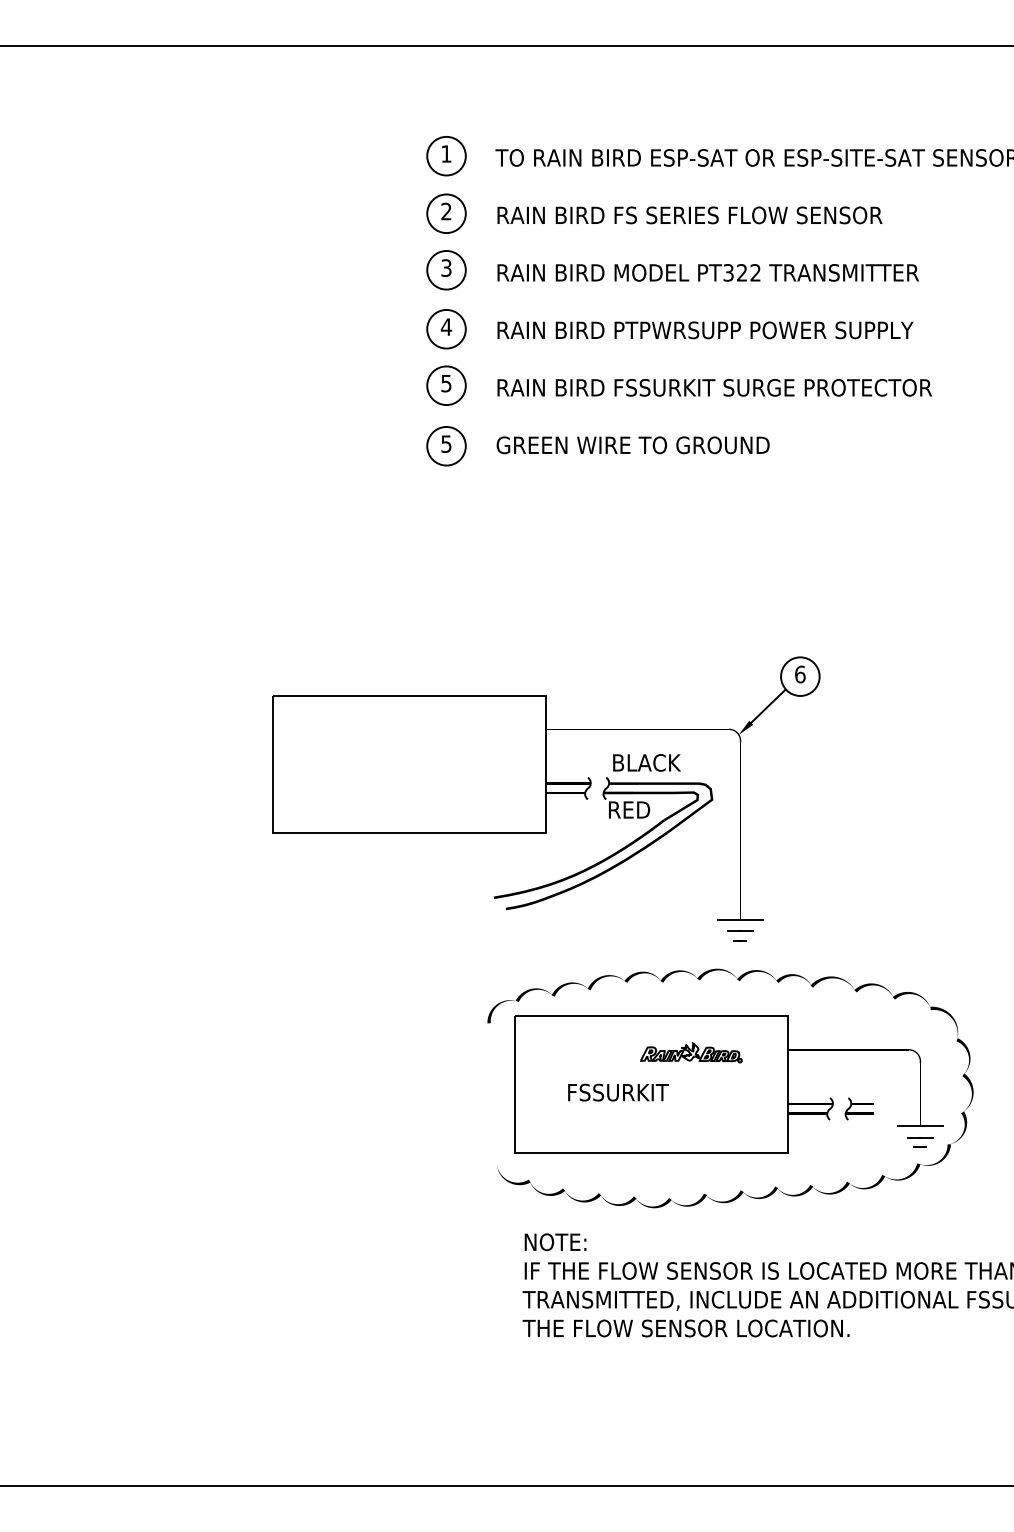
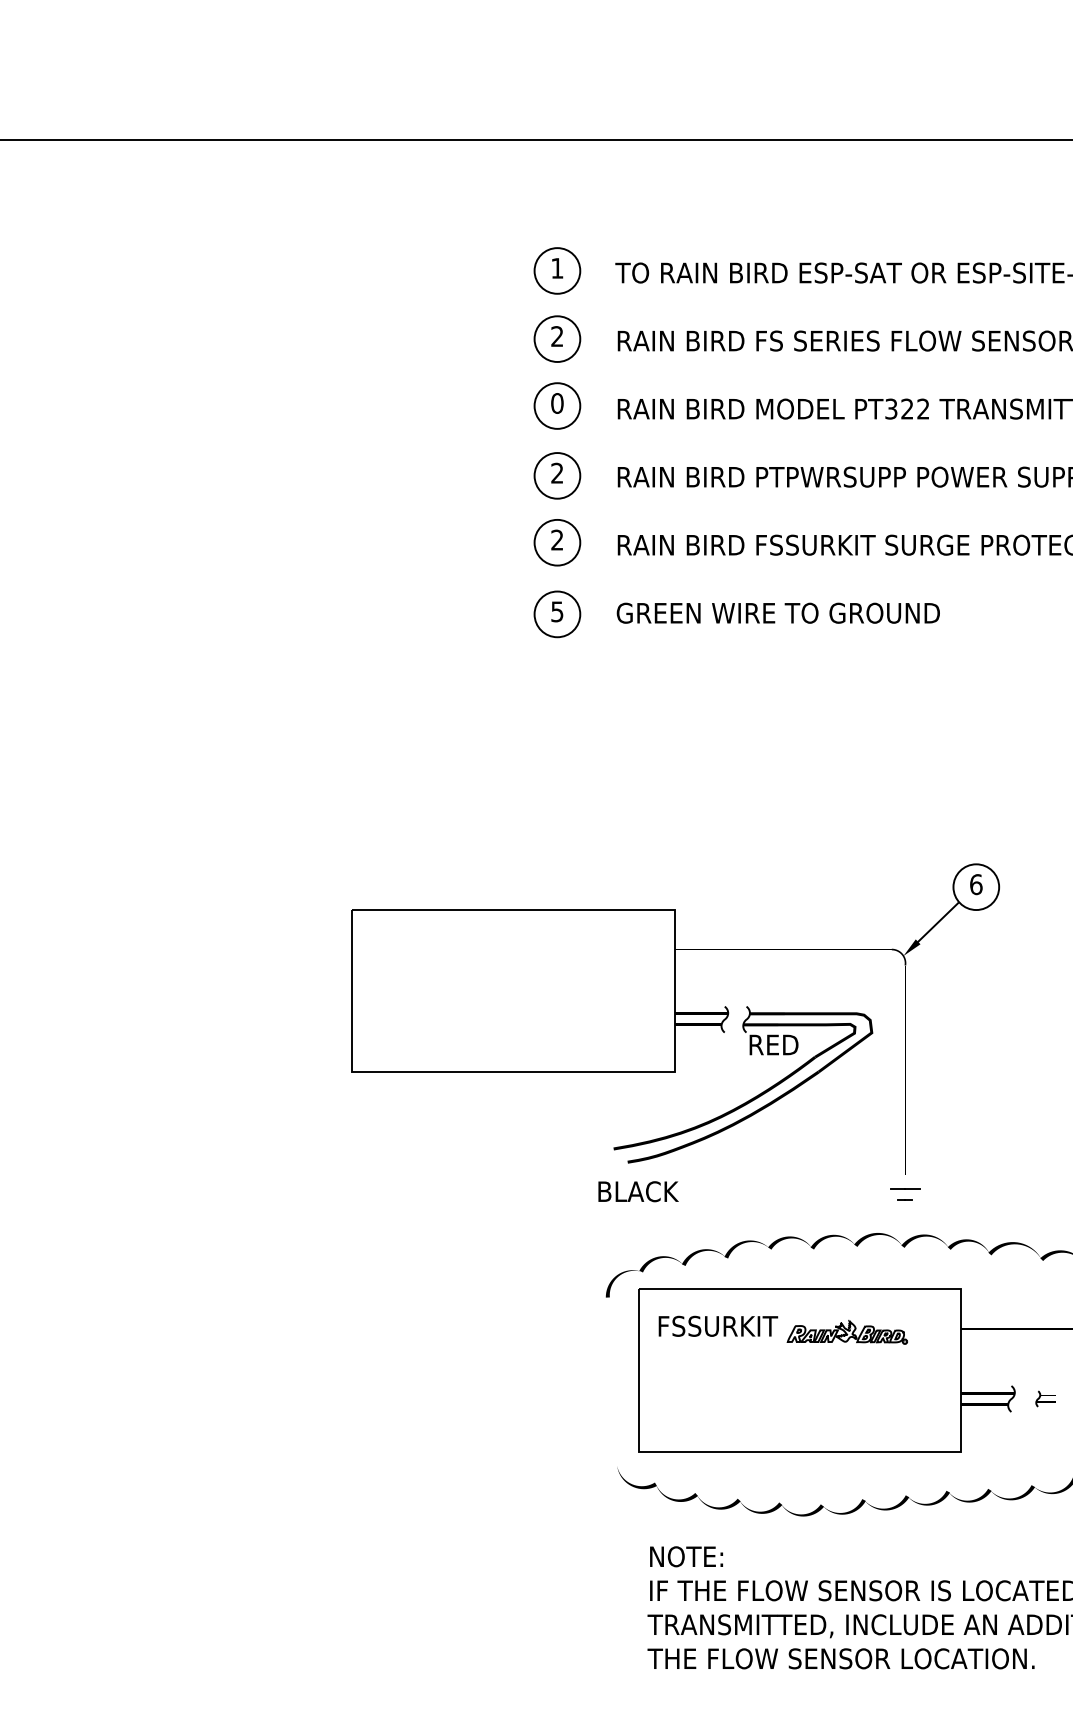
text: (446, 267) -> (557, 402), 3 -> 0
text: (446, 326) -> (557, 472), 4 -> 2
text: (446, 383) -> (557, 540), 5 -> 2
text: (646, 762) -> (637, 1191), moved
line: (740, 919) -> (905, 1174), removed
text: (618, 1092) -> (718, 1326), moved
part: (858, 1108) -> (1045, 1398), size x0.6

